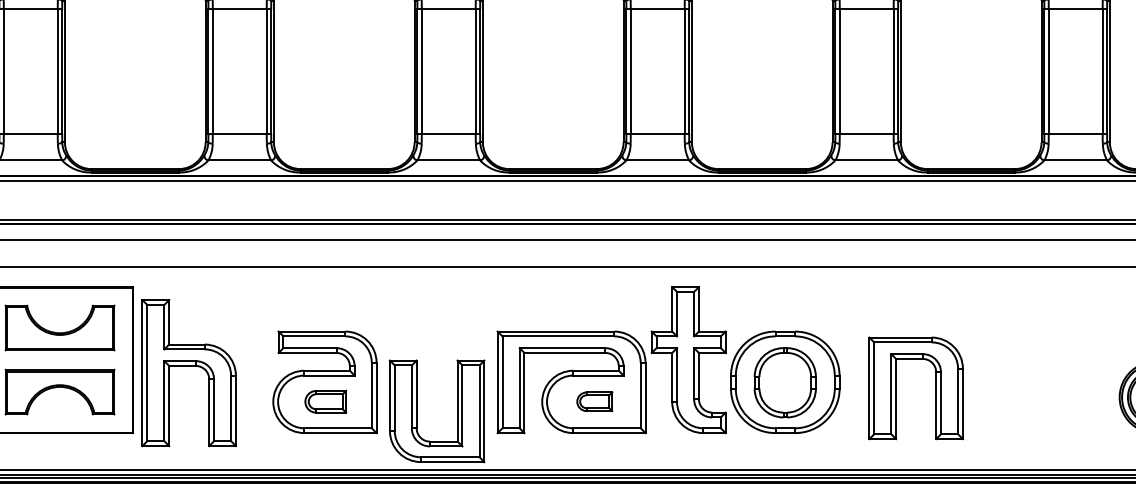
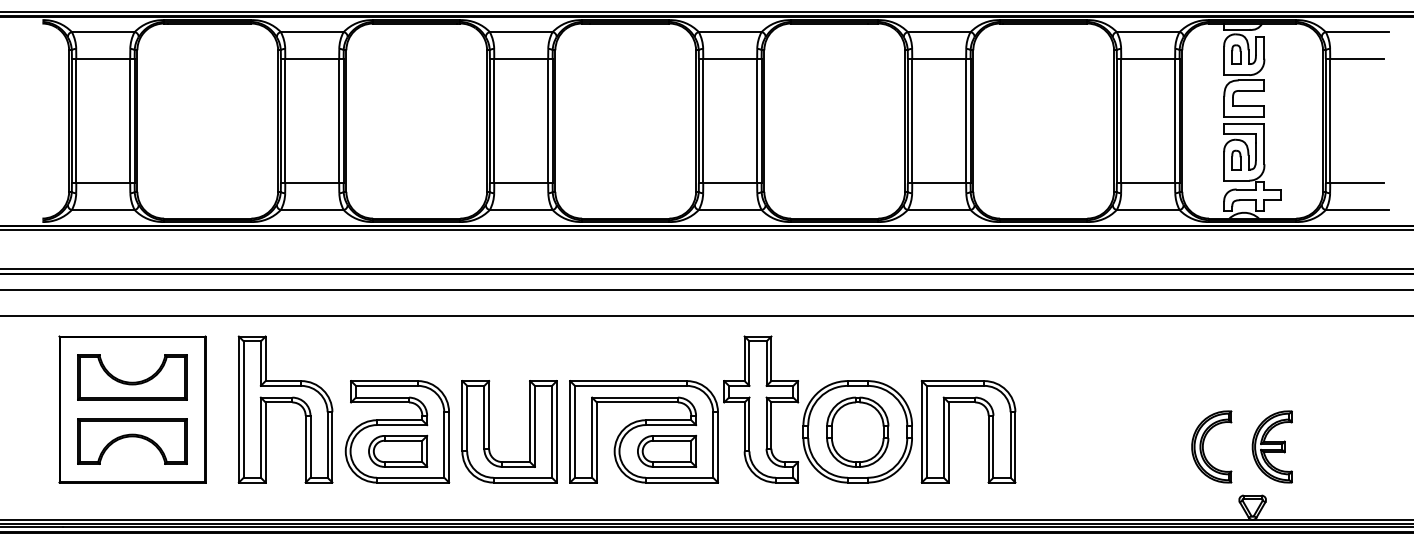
part: (189, 366) -> (285, 402), moved
part: (897, 388) -> (949, 431), moved
part: (326, 401) -> (398, 450), size x1.43
part: (595, 401) -> (667, 450), size x1.67
part: (417, 411) -> (489, 431), moved

